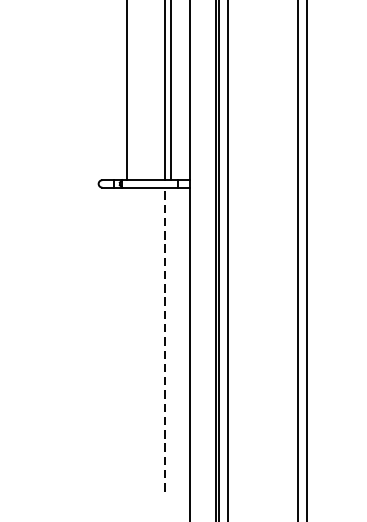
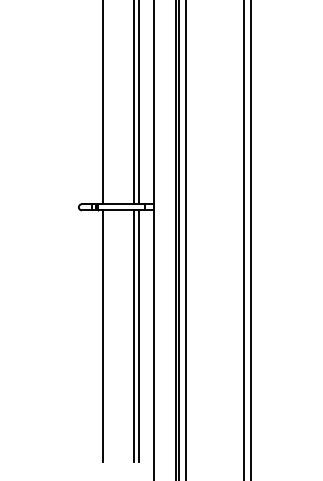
line: (164, 338) -> (133, 335), dashed -> solid
line: (127, 339) -> (102, 336), added
line: (170, 339) -> (138, 336), added

